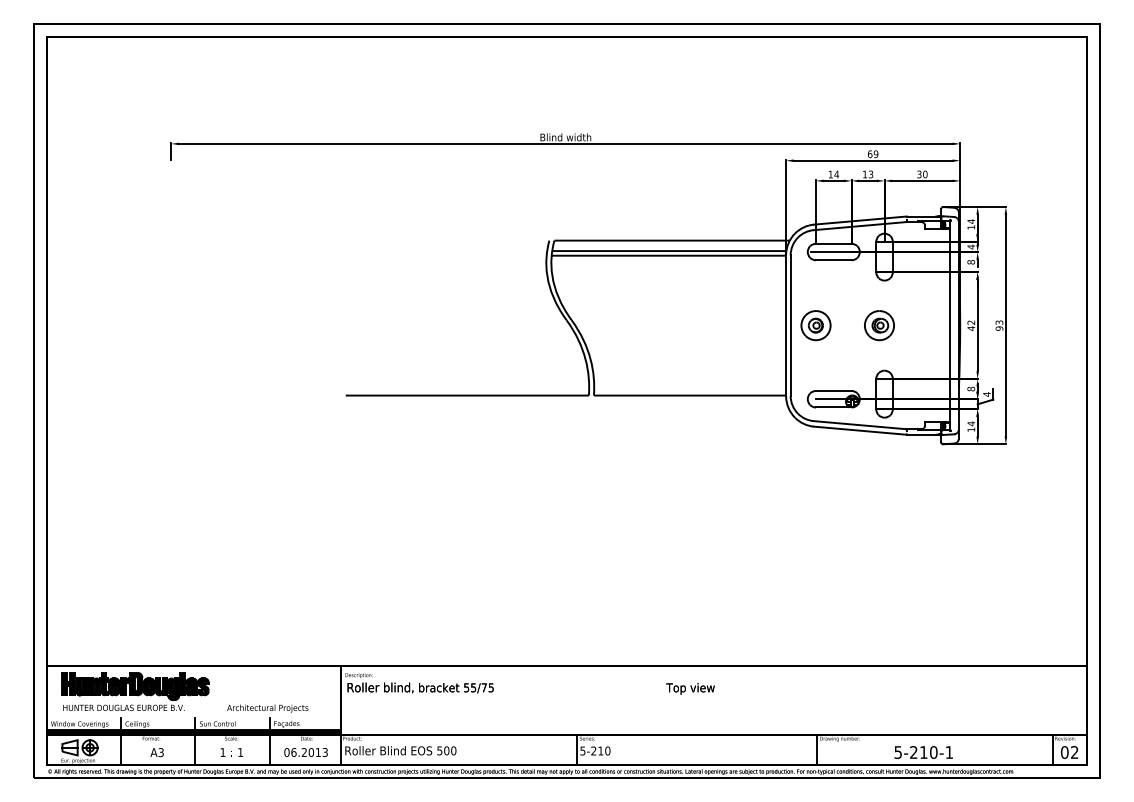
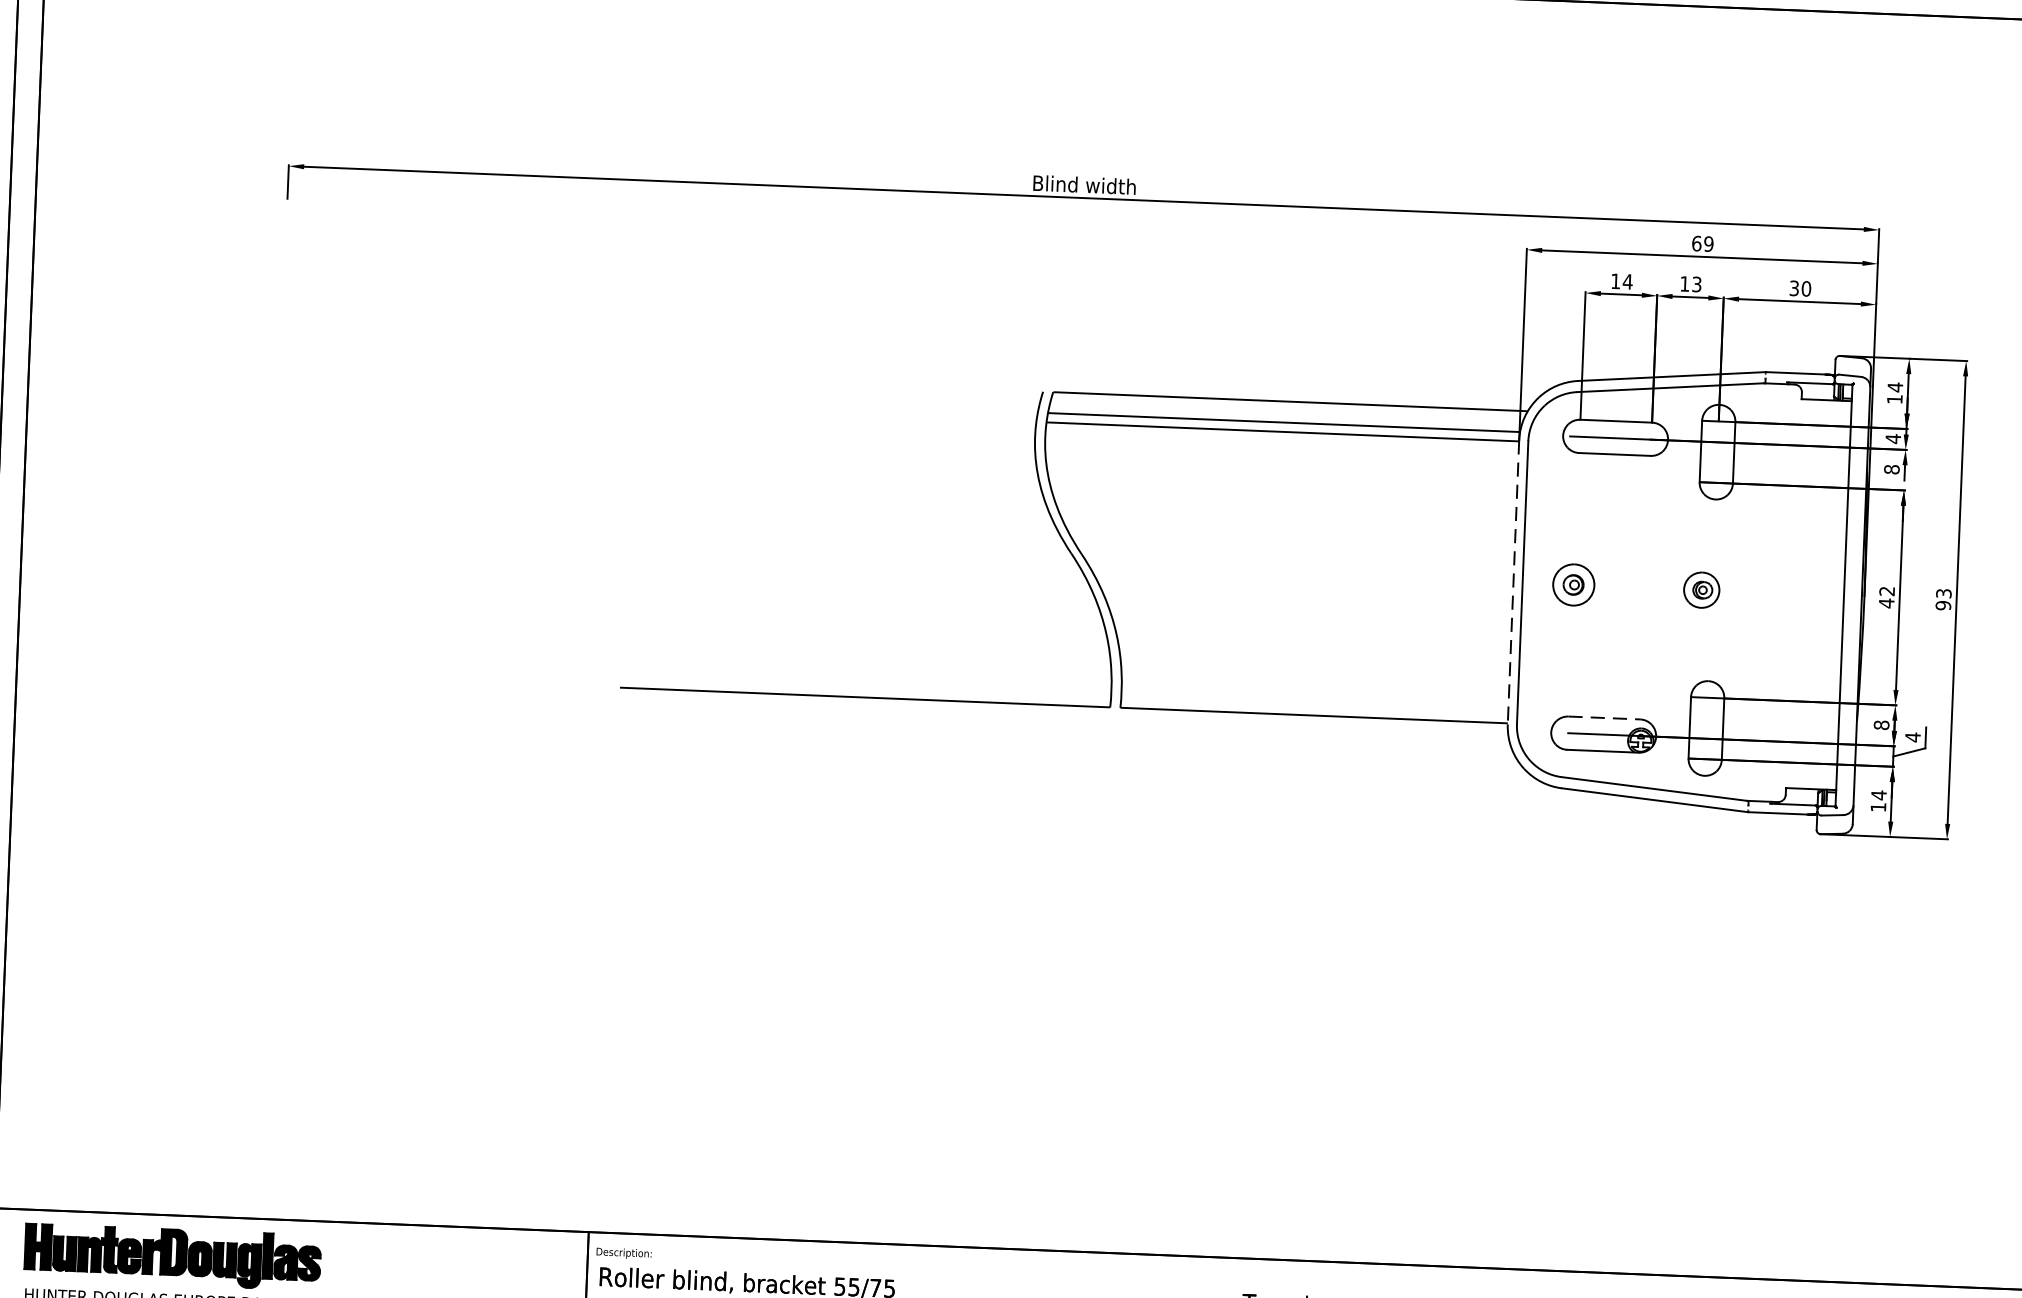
part: (815, 325) -> (1572, 584), size x0.7
part: (879, 325) -> (1701, 589), size x0.6
line: (786, 326) -> (1514, 584), solid -> dashed
line: (833, 391) -> (1603, 718), solid -> dashed

